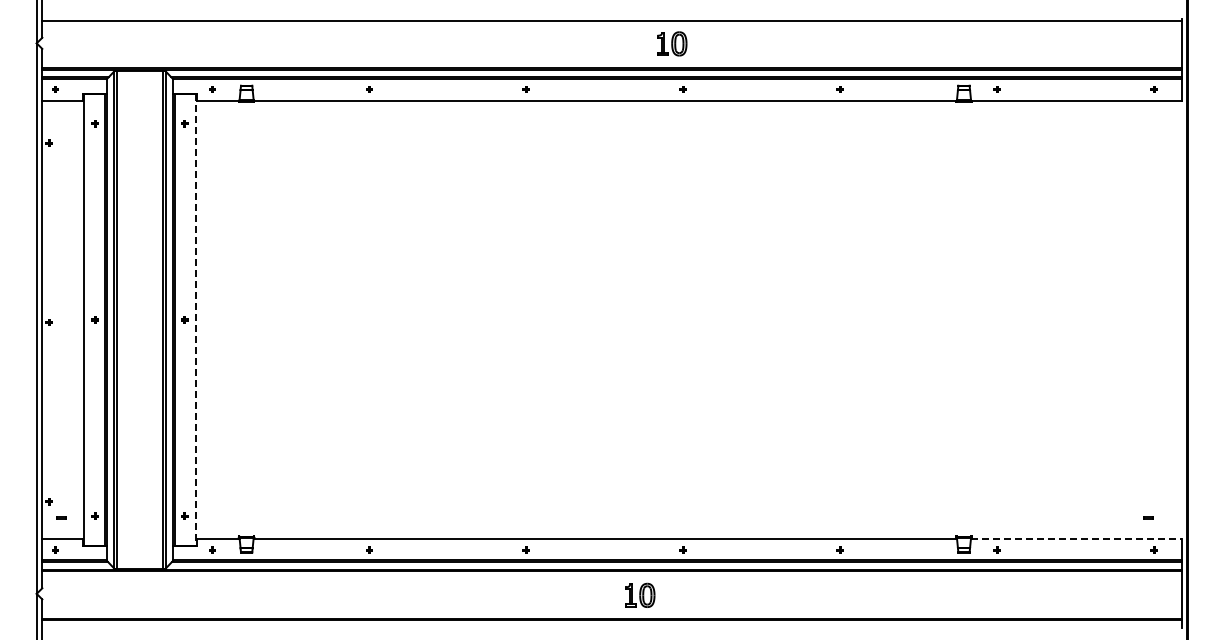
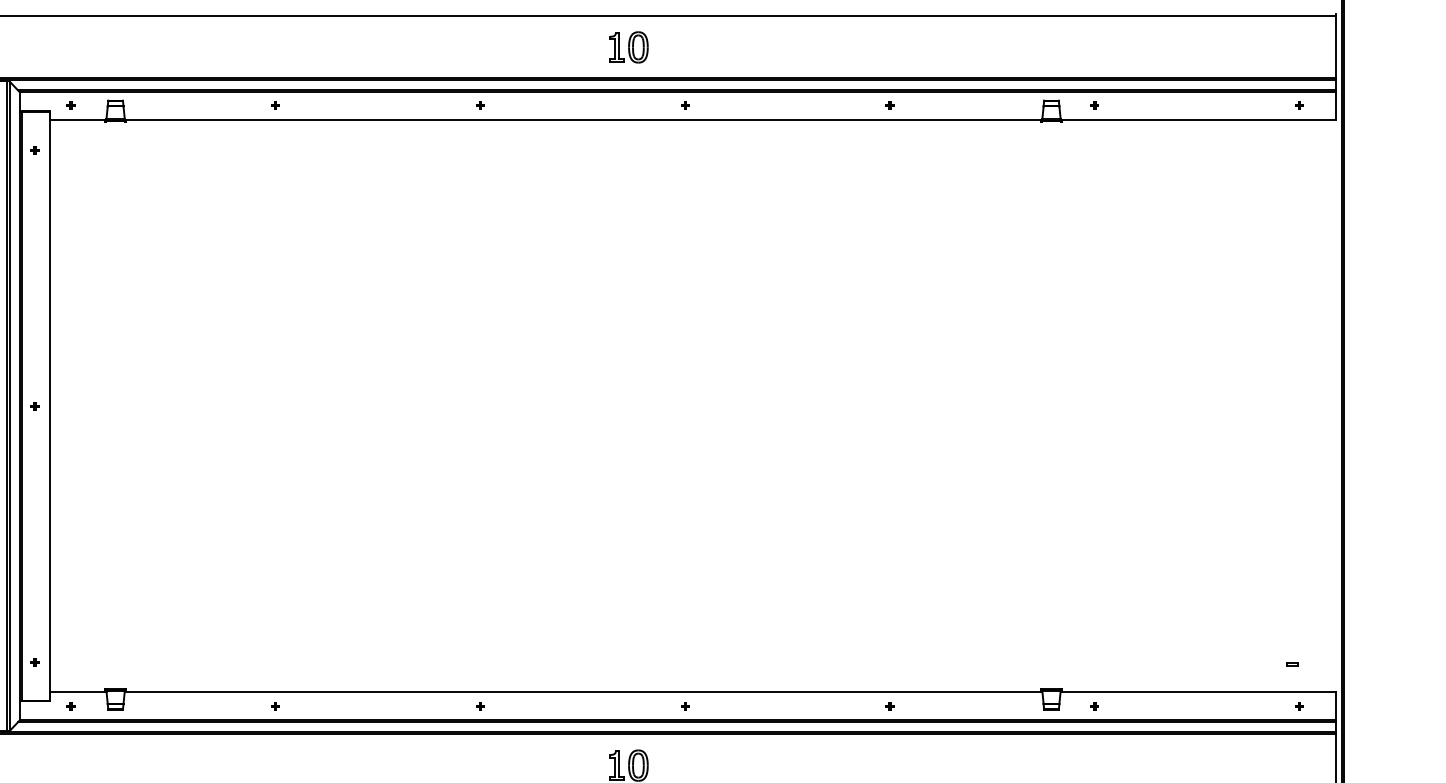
part: (672, 43) -> (629, 46), moved
line: (196, 320) -> (50, 406), dashed -> solid
line: (1076, 538) -> (1198, 691), dashed -> solid

